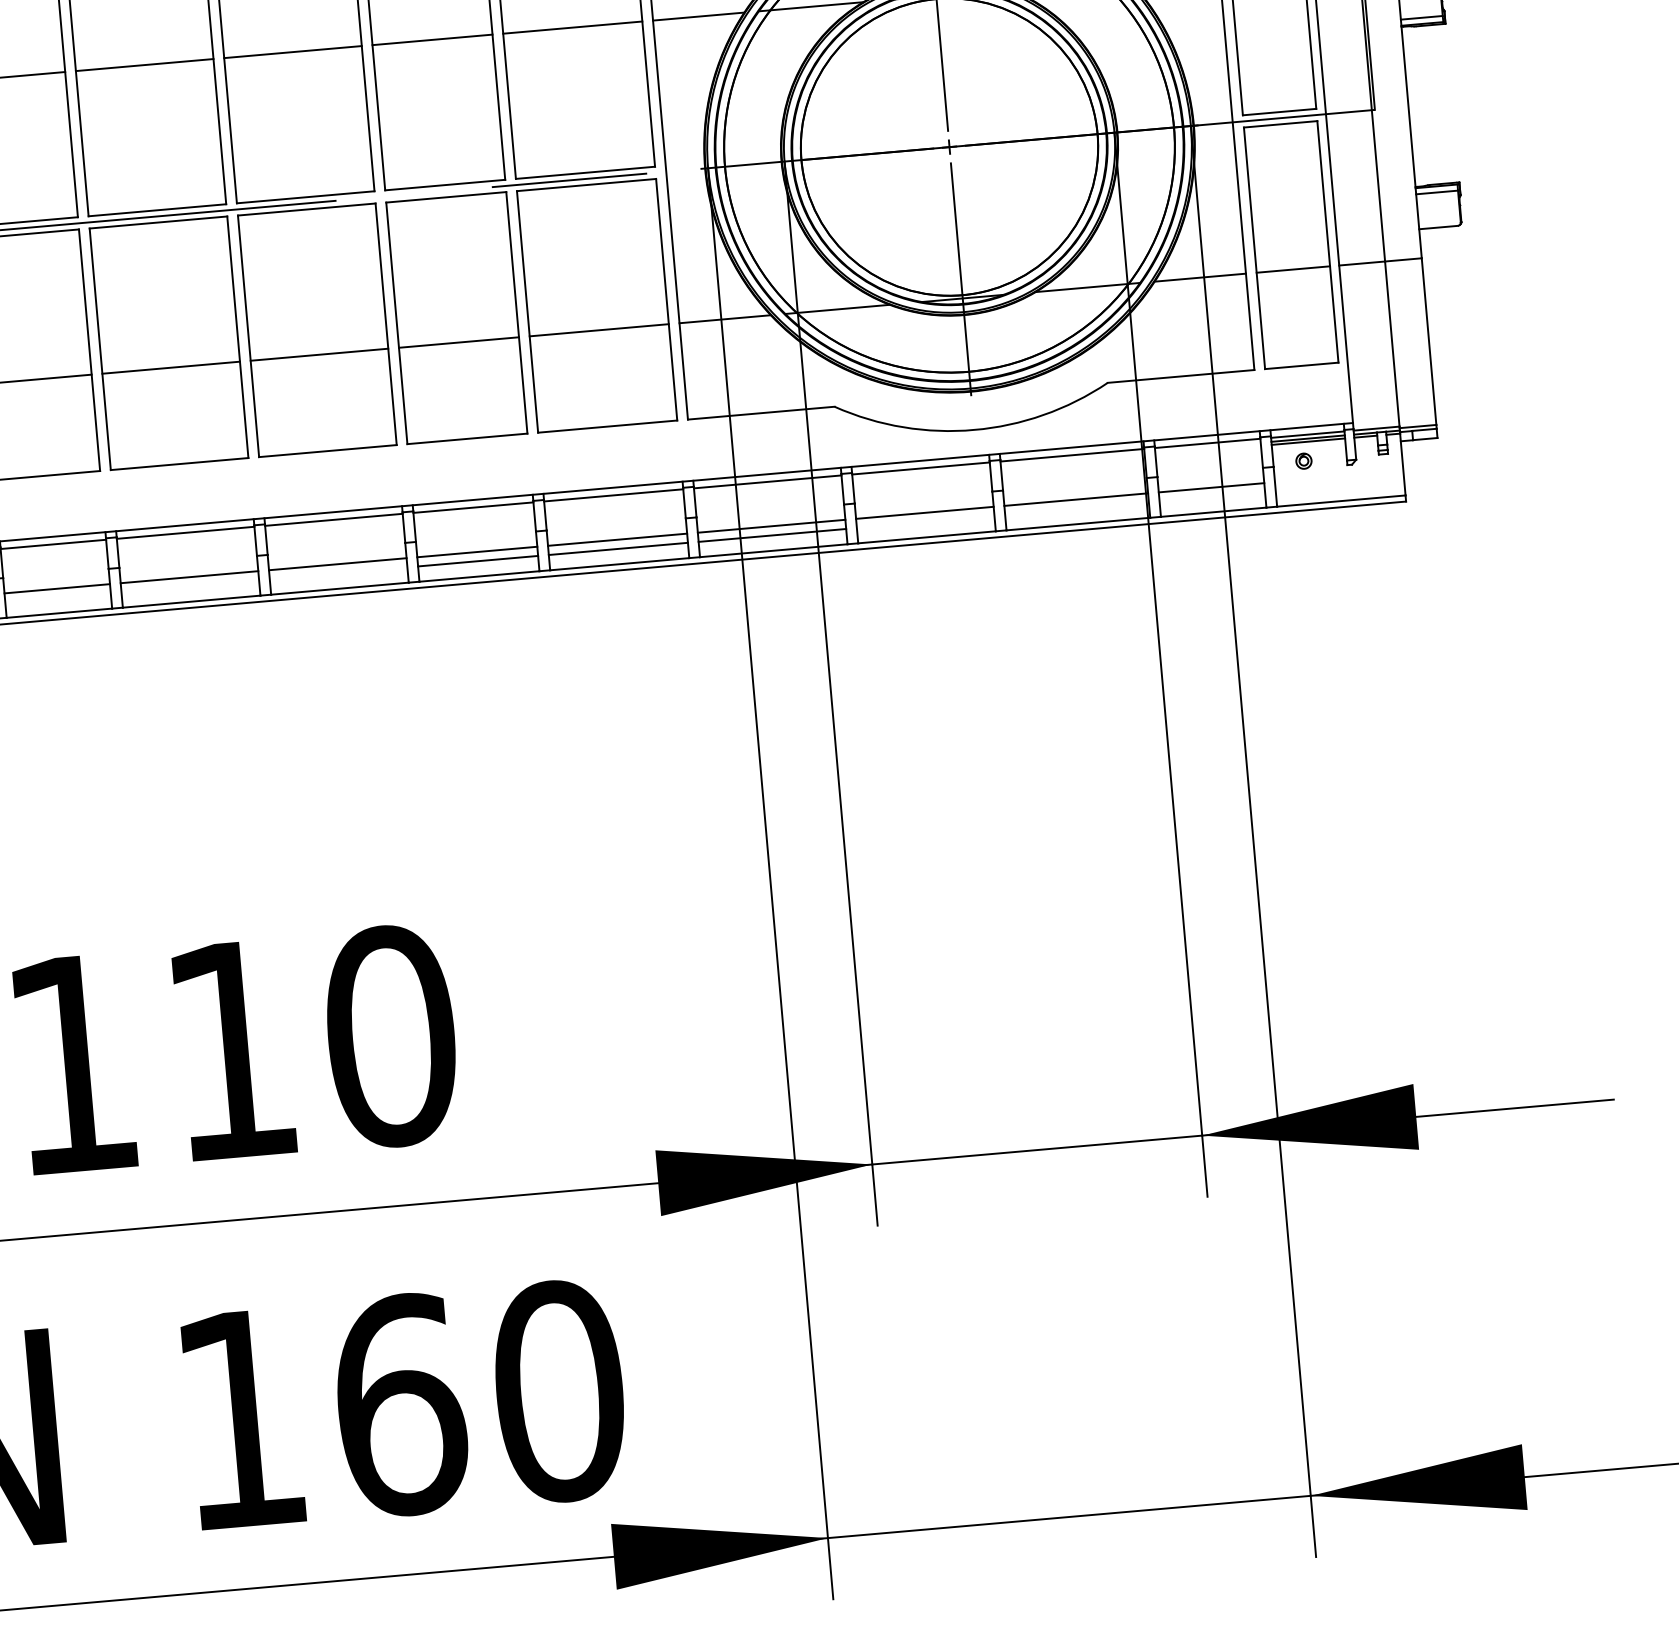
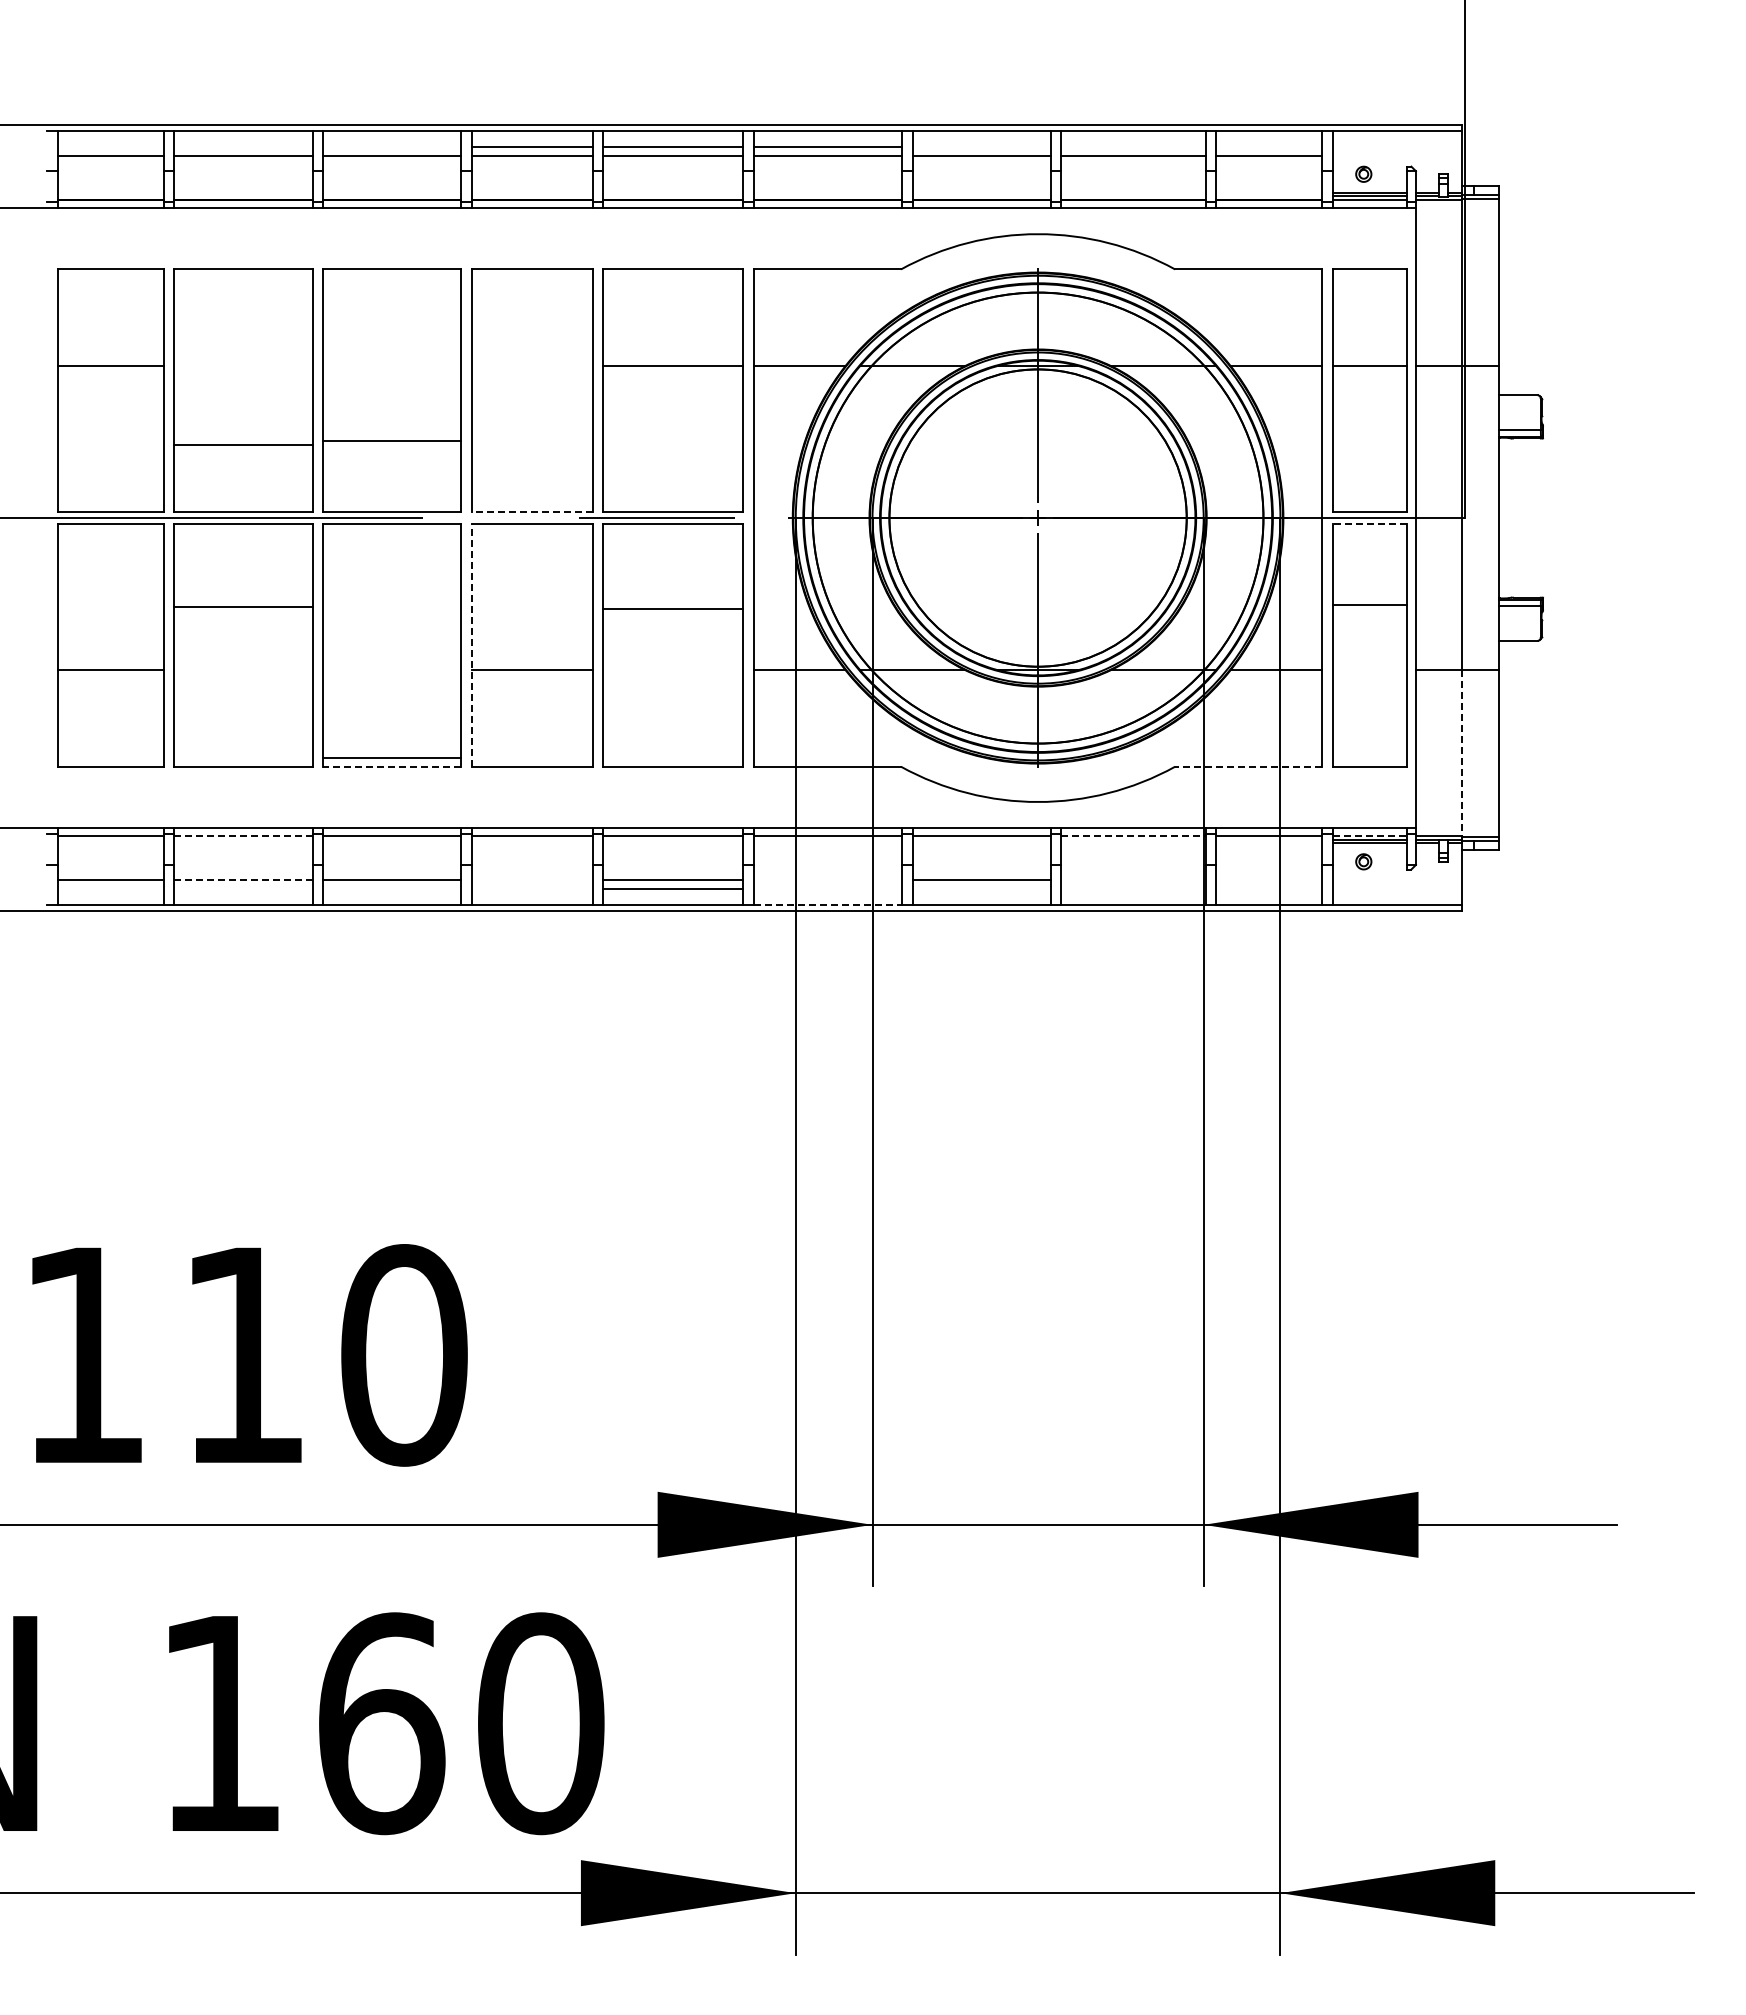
line: (432, 40) -> (532, 366), removed
line: (293, 52) -> (392, 441), moved
line: (144, 65) -> (243, 445), moved
line: (1280, 124) -> (1369, 524), solid -> dashed
line: (444, 184) -> (531, 511), solid -> dashed
line: (1292, 269) -> (1369, 604), moved
line: (397, 322) -> (472, 644), solid -> dashed
line: (599, 329) -> (673, 608), moved
line: (1392, 343) -> (1462, 752), solid -> dashed
line: (319, 354) -> (392, 757), moved
line: (171, 367) -> (243, 606), moved
line: (1180, 376) -> (1248, 766), solid -> dashed
line: (1307, 434) -> (1369, 835), solid -> dashed
line: (327, 450) -> (391, 766), solid -> dashed
line: (1073, 454) -> (1134, 835), solid -> dashed
line: (1211, 488) -> (1269, 880), removed
line: (1076, 499) -> (1133, 880), removed
line: (771, 526) -> (827, 880), removed
line: (185, 532) -> (243, 835), solid -> dashed
line: (772, 535) -> (827, 889), removed
line: (774, 550) -> (828, 904), solid -> dashed
line: (477, 552) -> (532, 880), removed
line: (478, 561) -> (532, 889), removed
line: (189, 577) -> (243, 880), solid -> dashed

